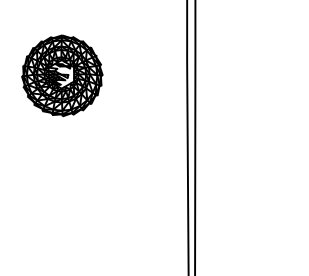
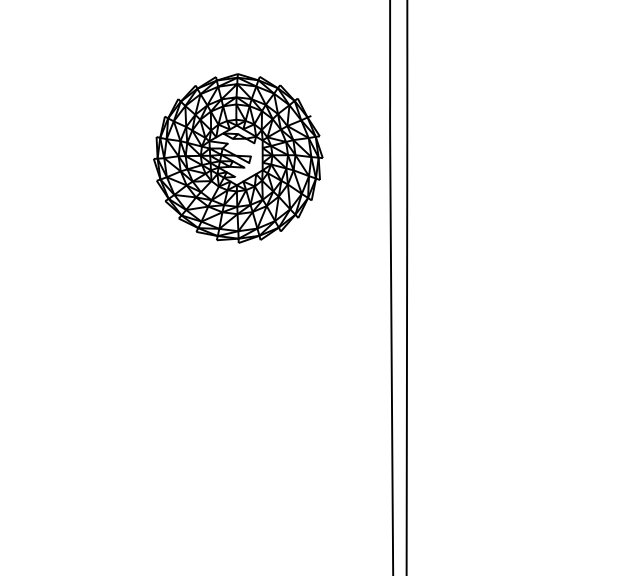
part: (62, 75) -> (238, 157), moved

